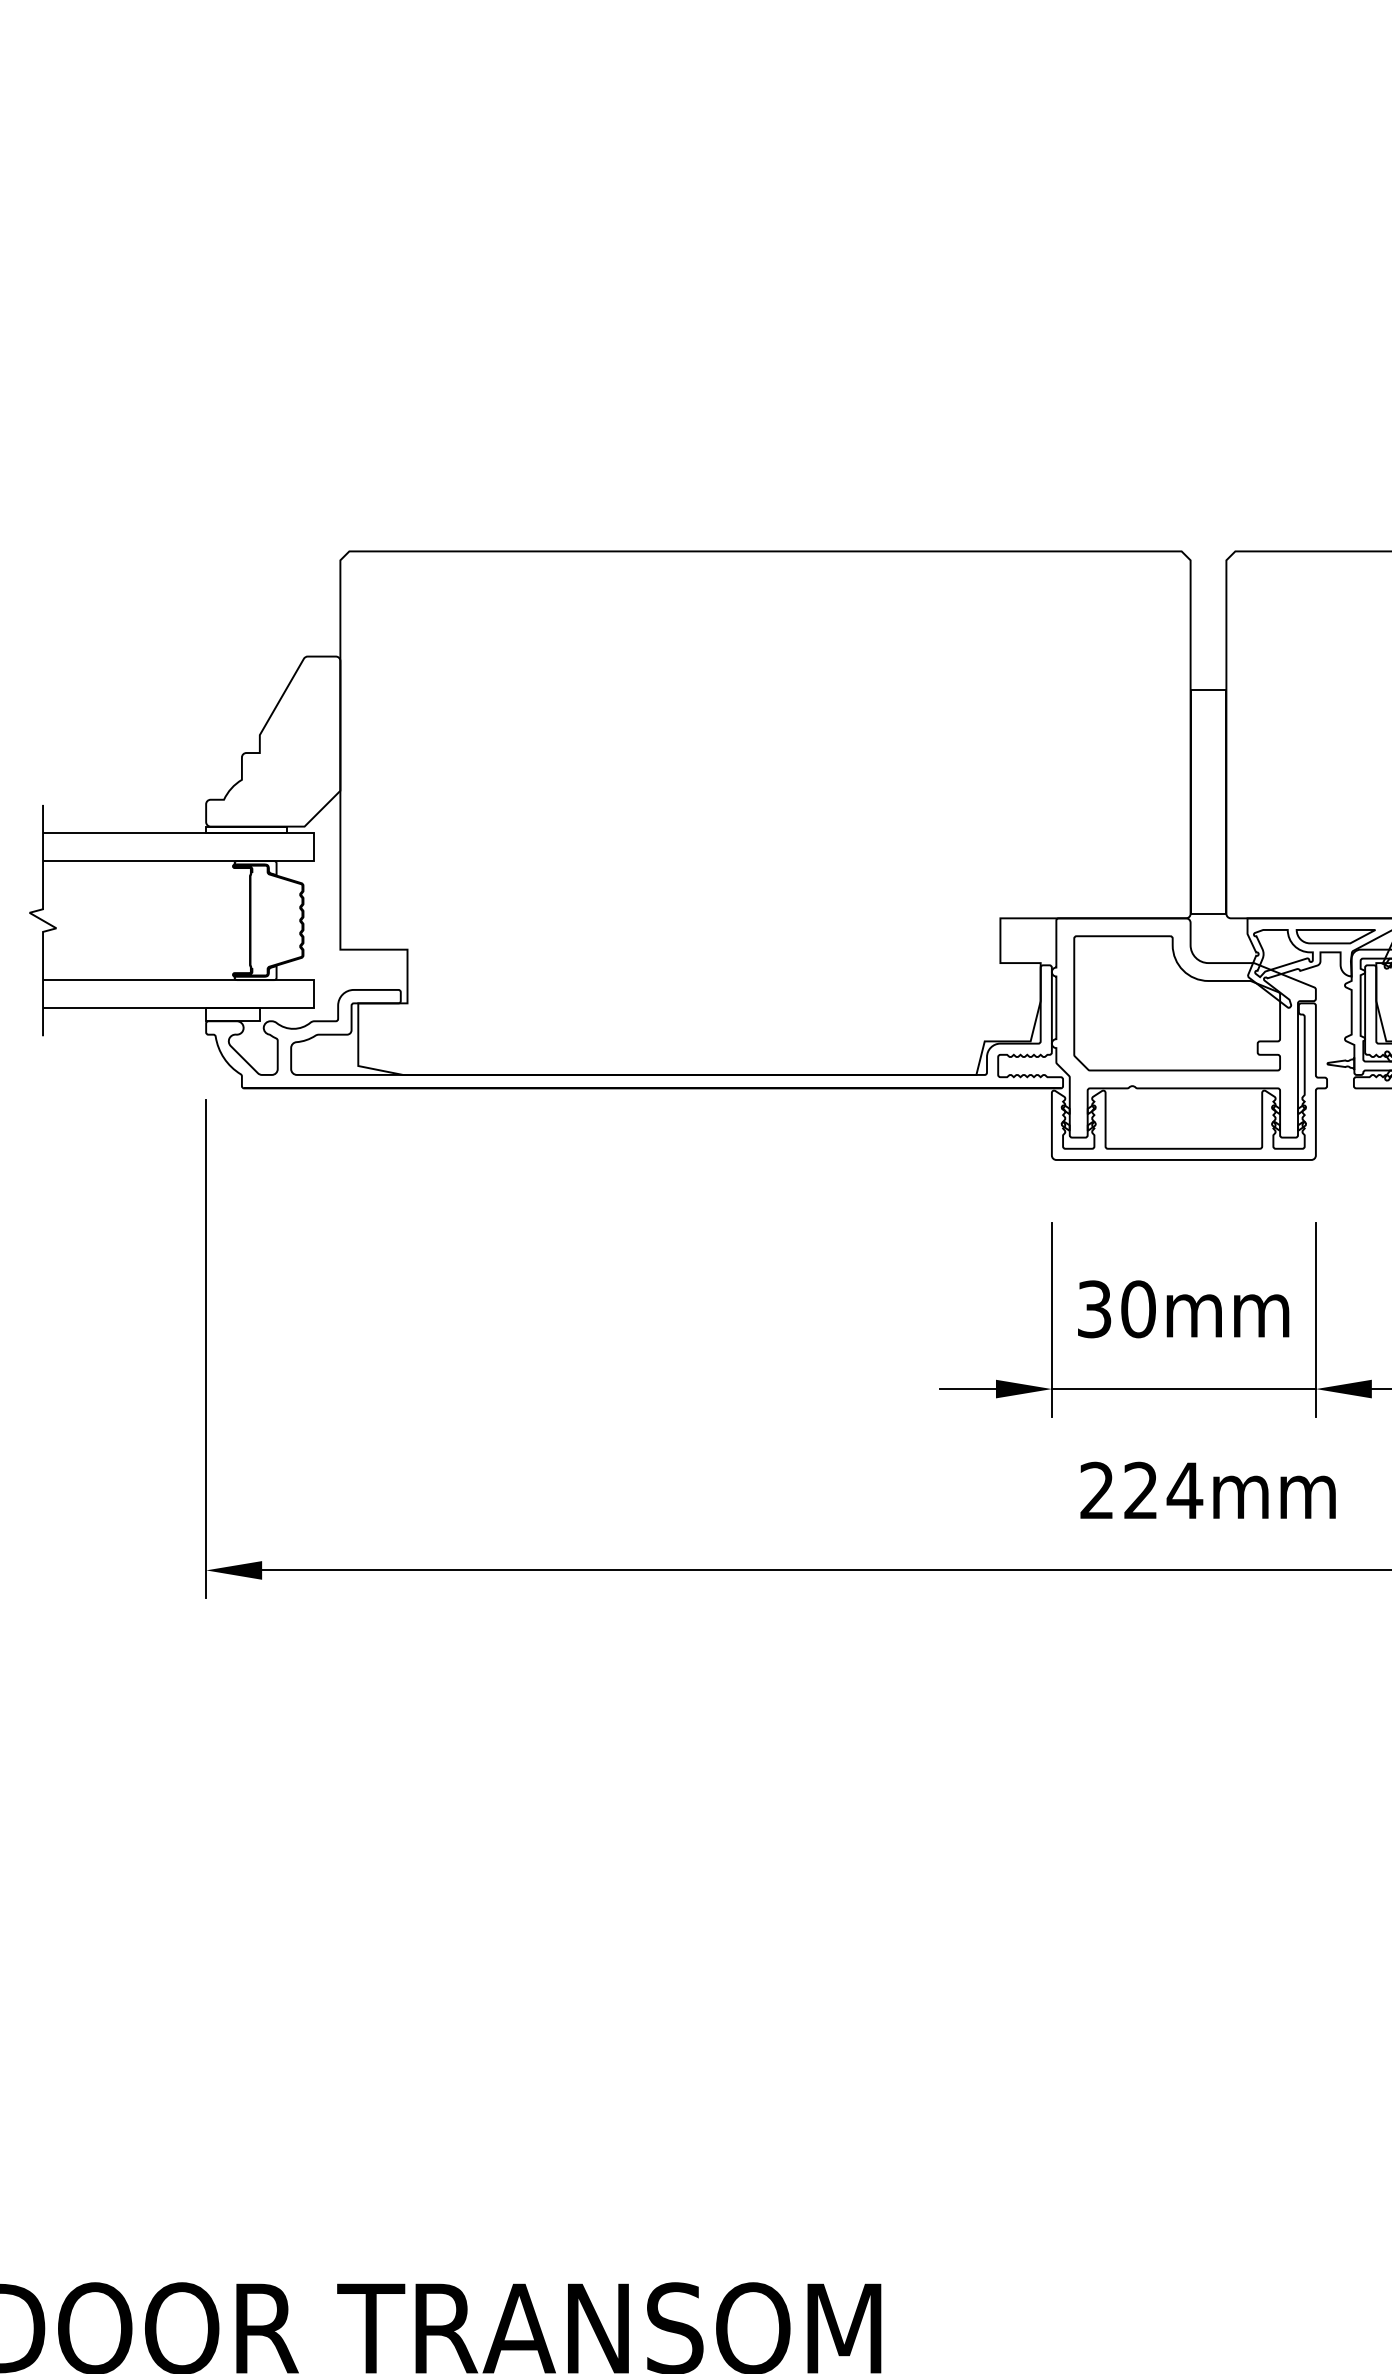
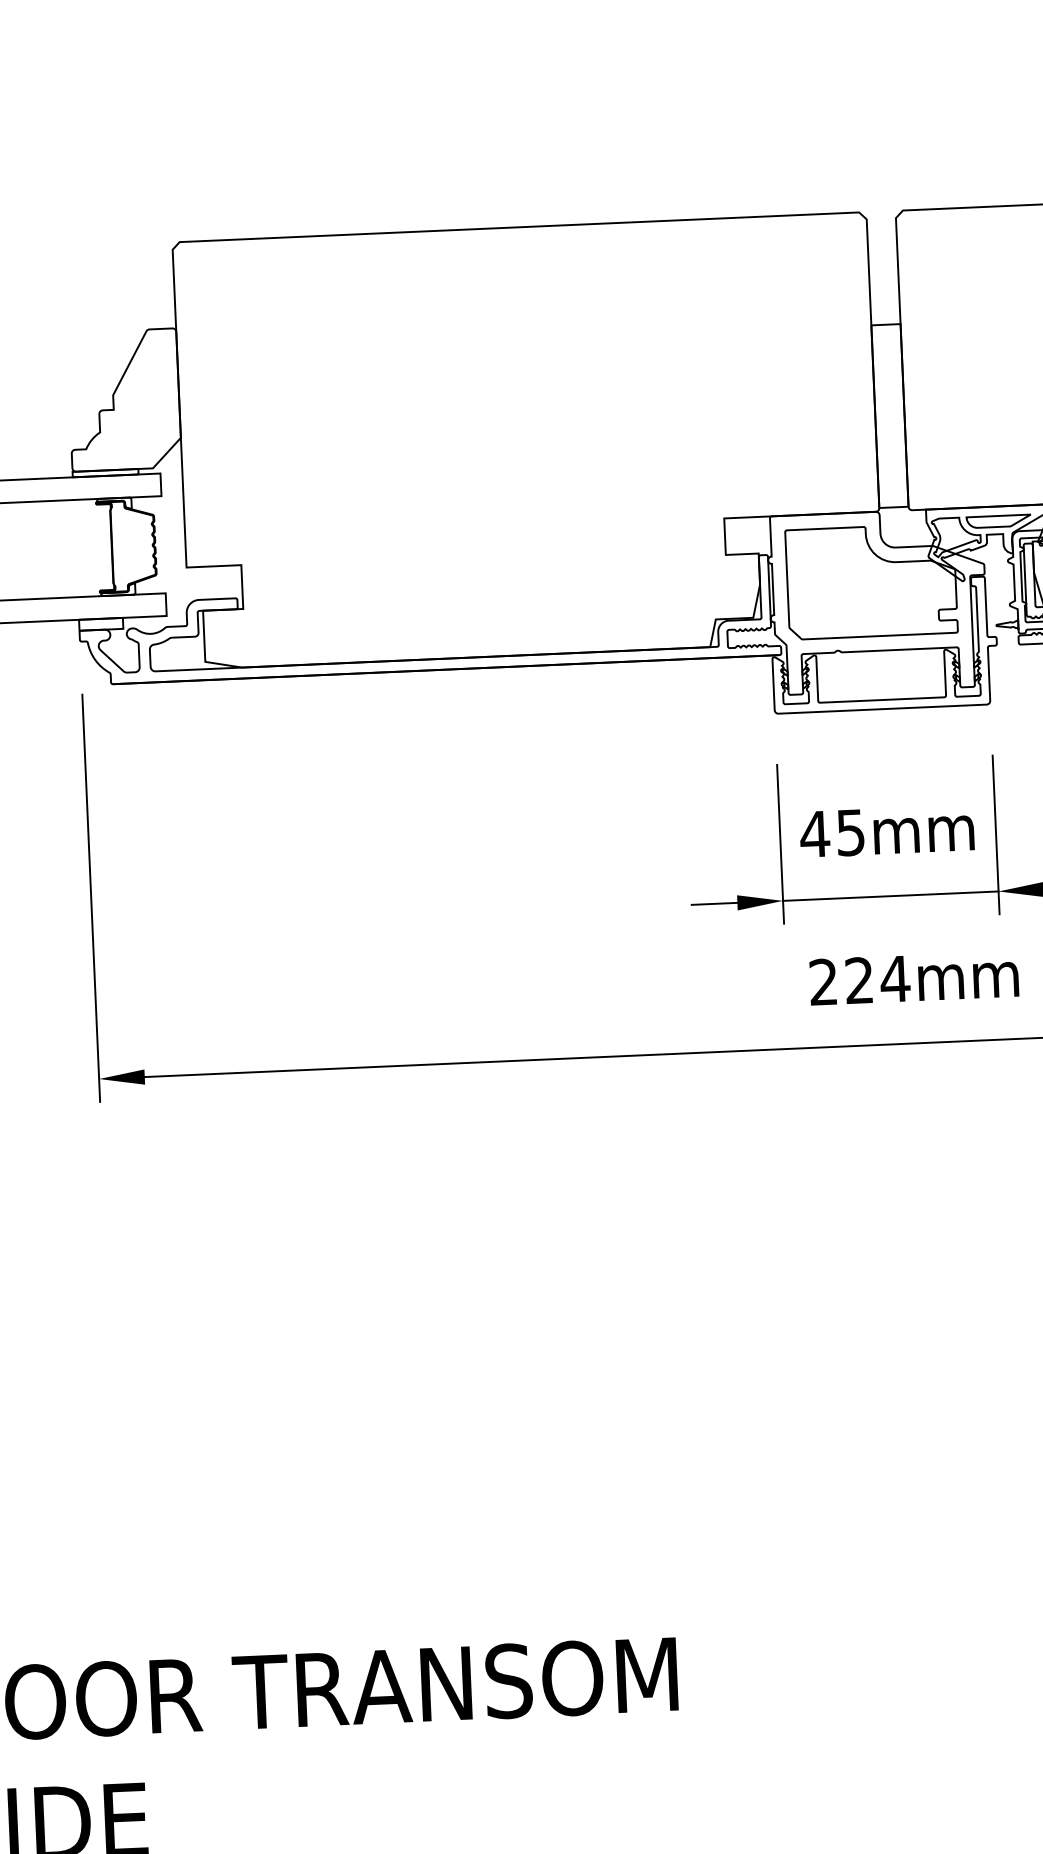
text: (1115, 1309) -> (832, 833), 30mm -> 45mm

